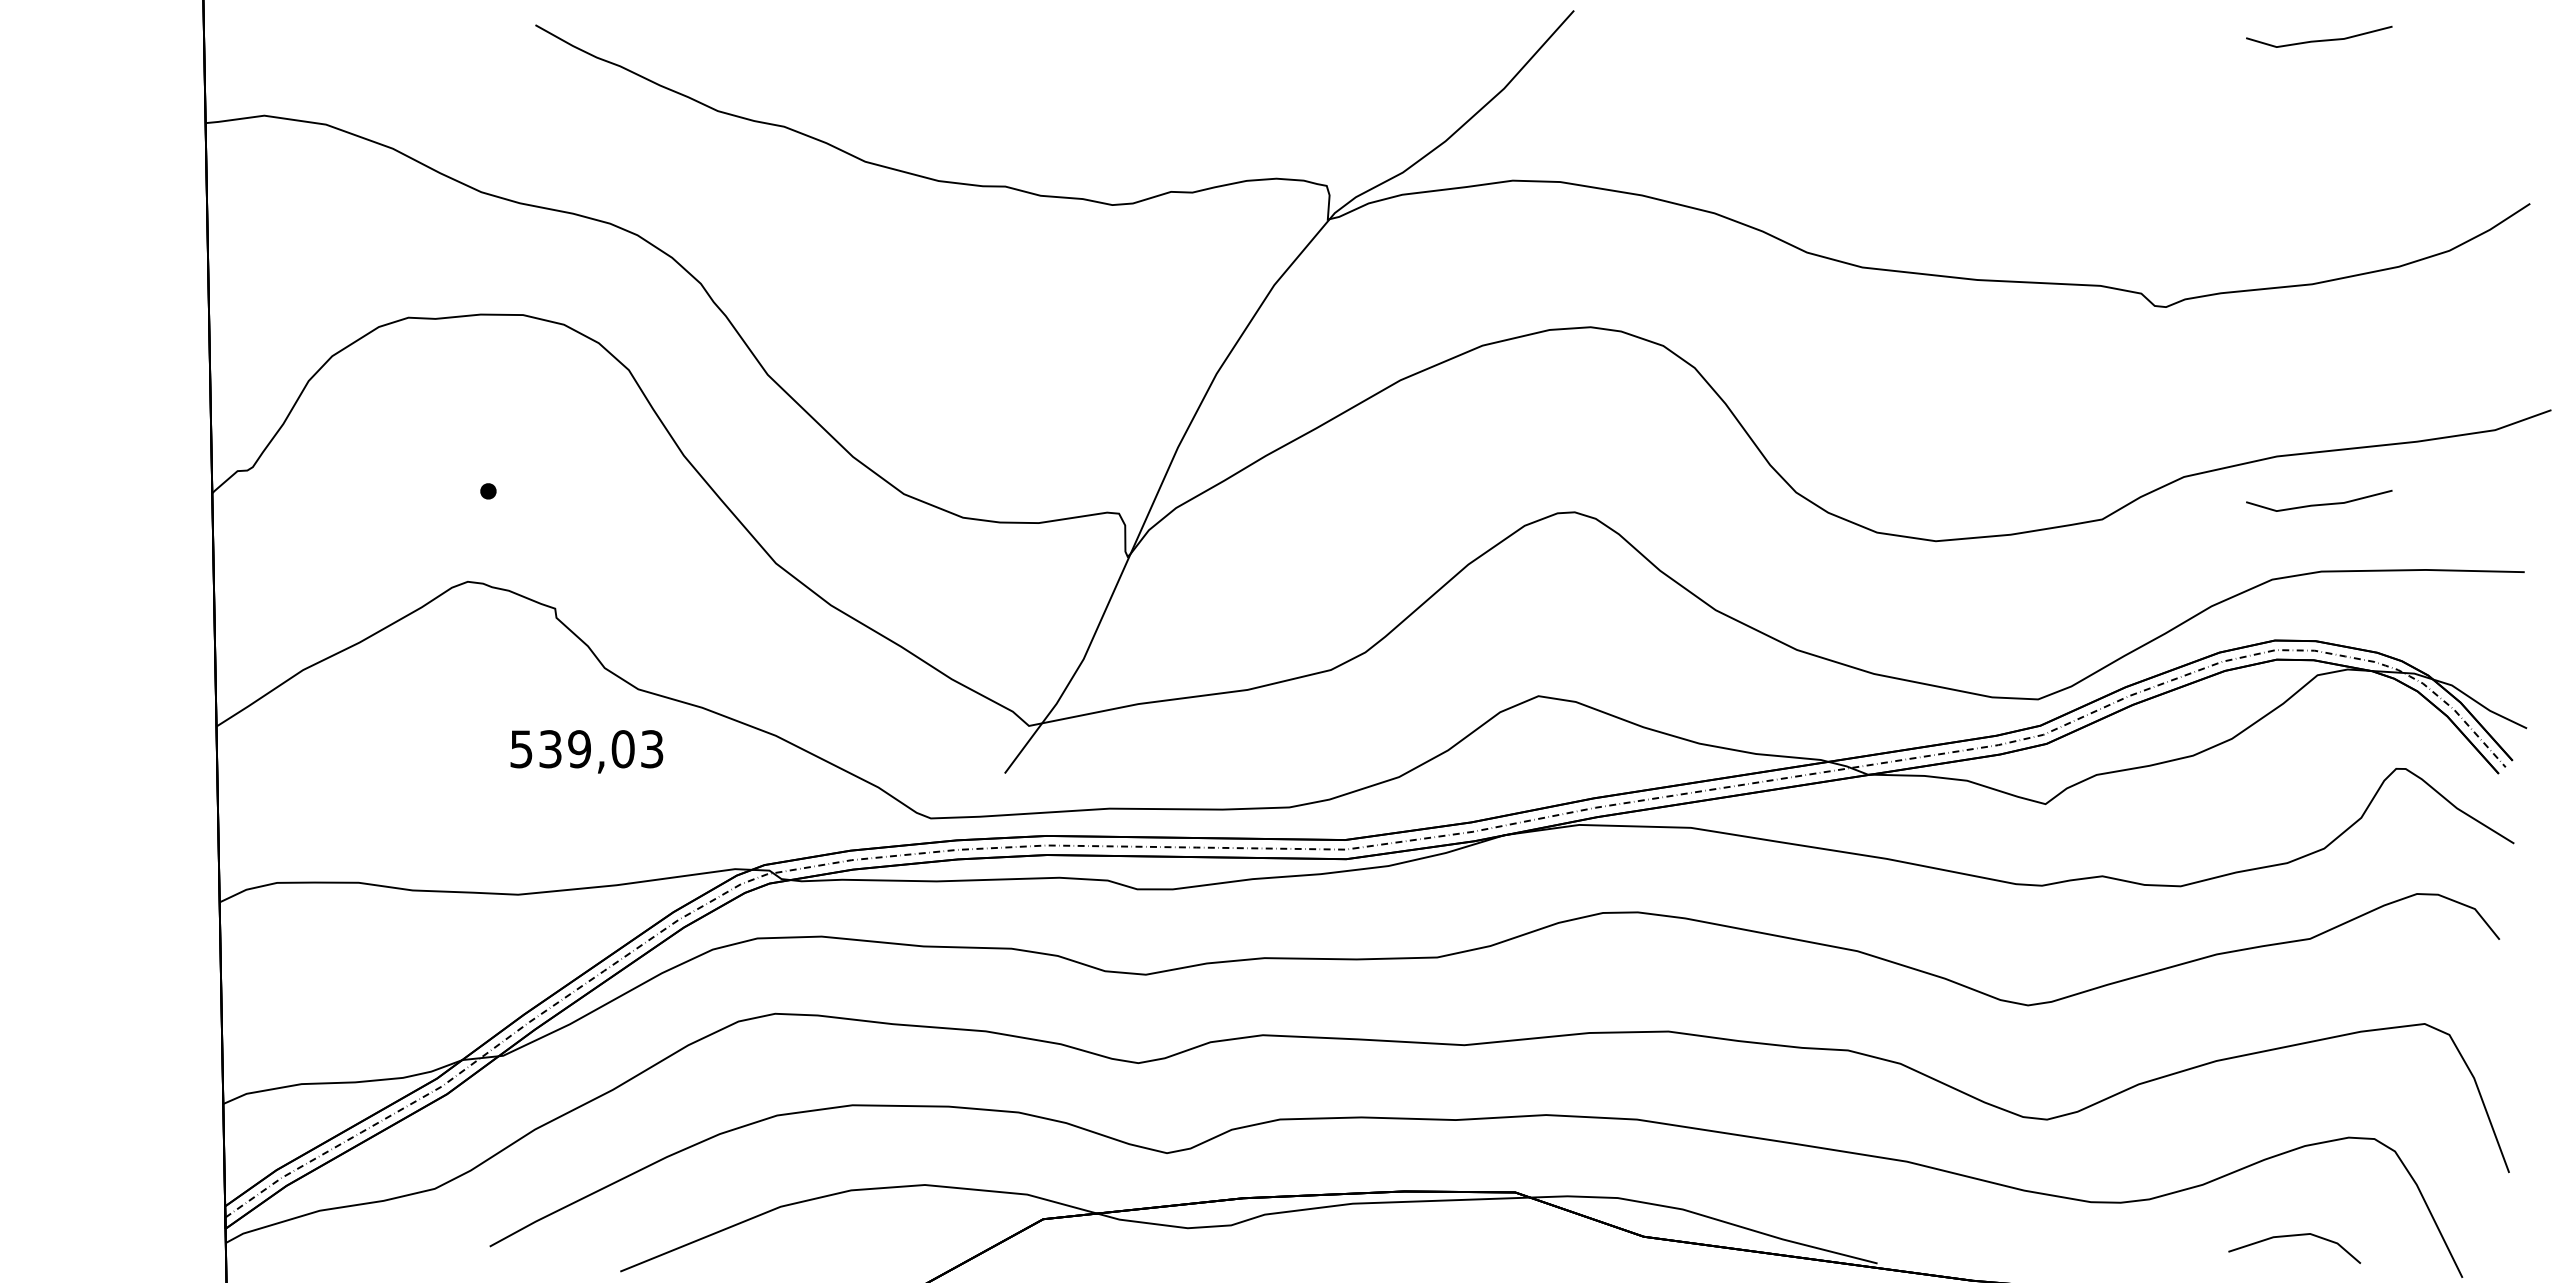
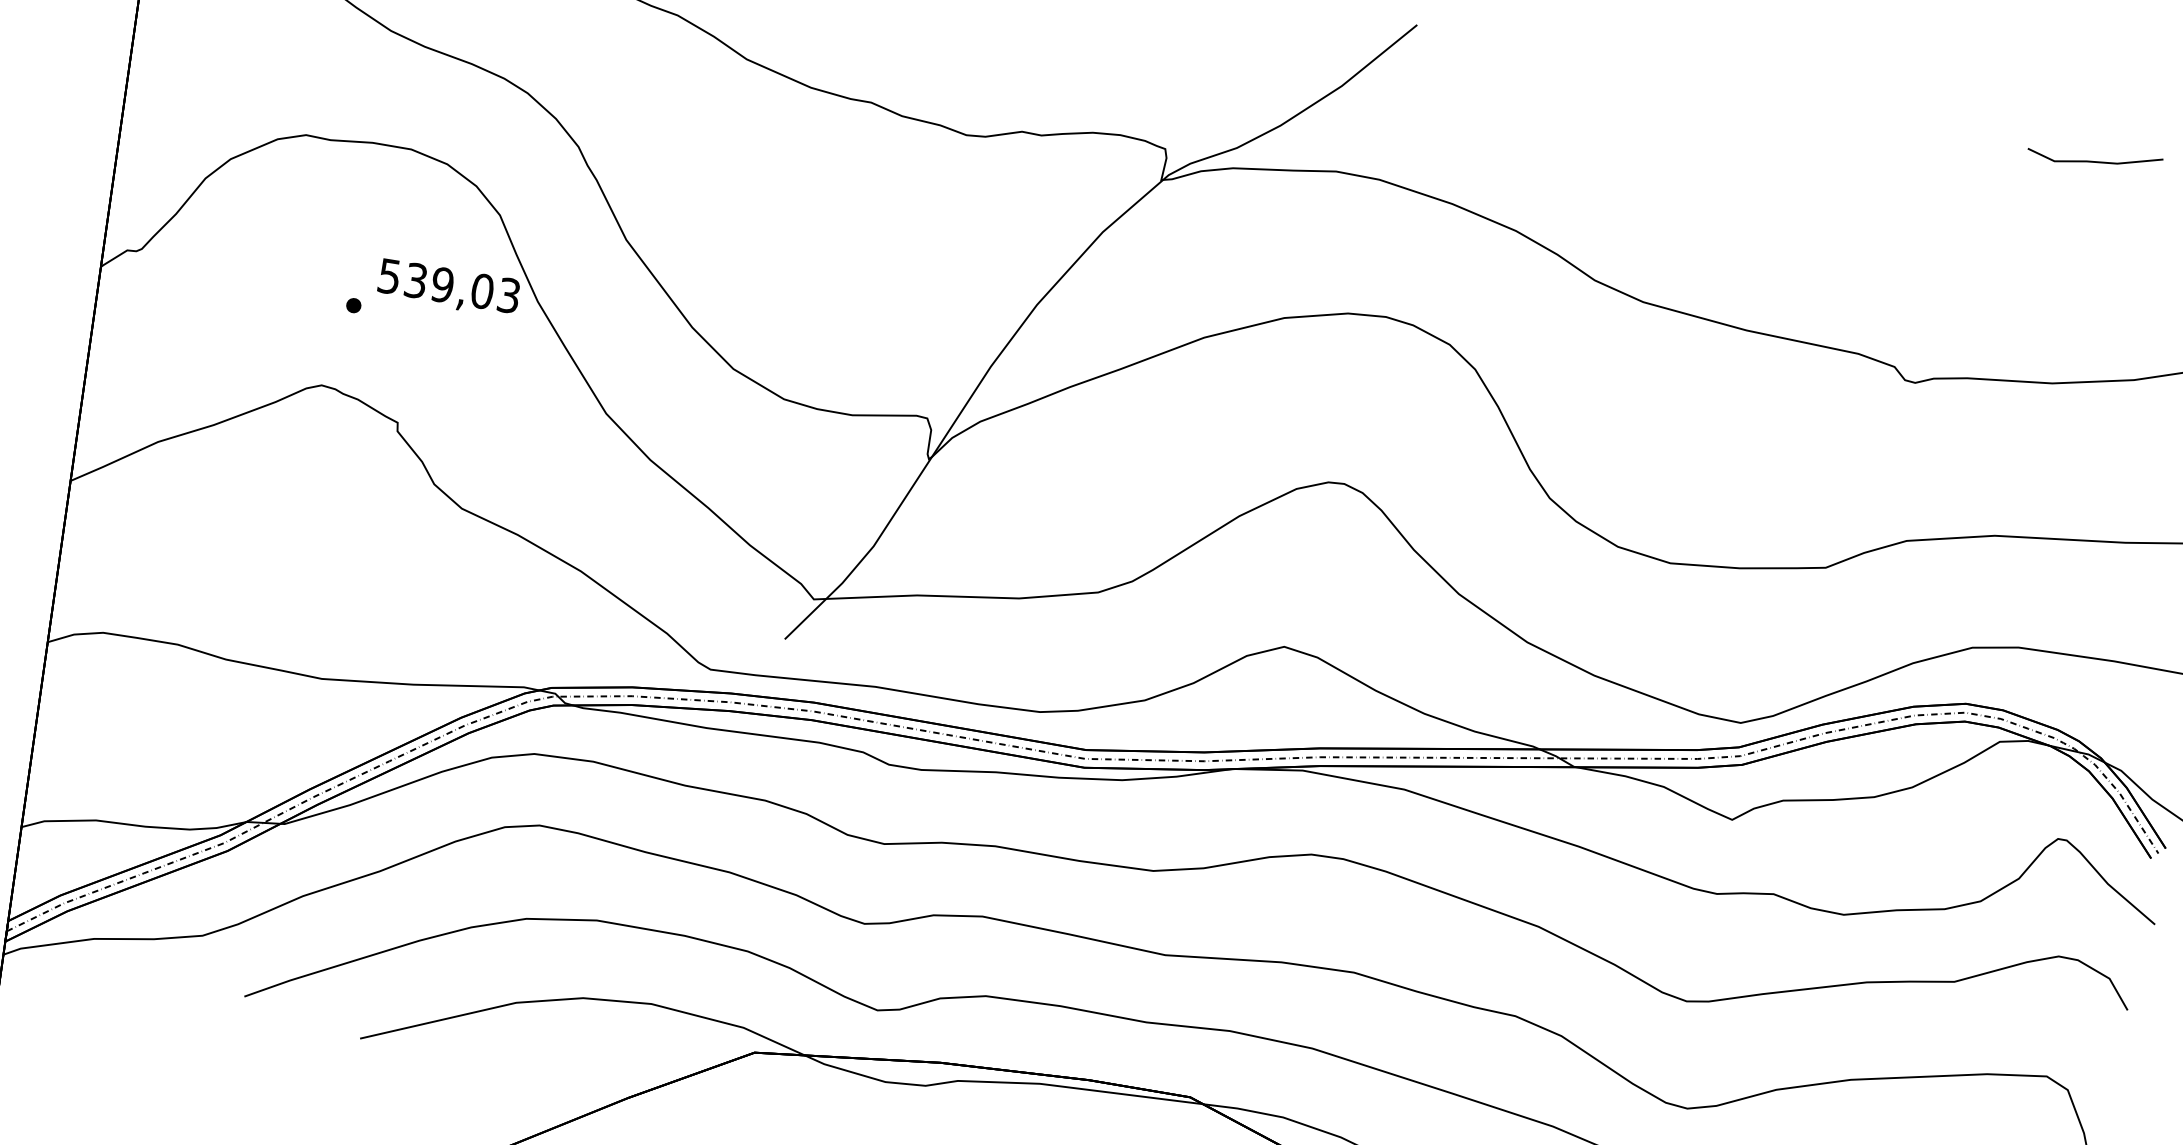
line: (2321, 503) -> (2028, 585), removed
text: (586, 751) -> (448, 288), moved

